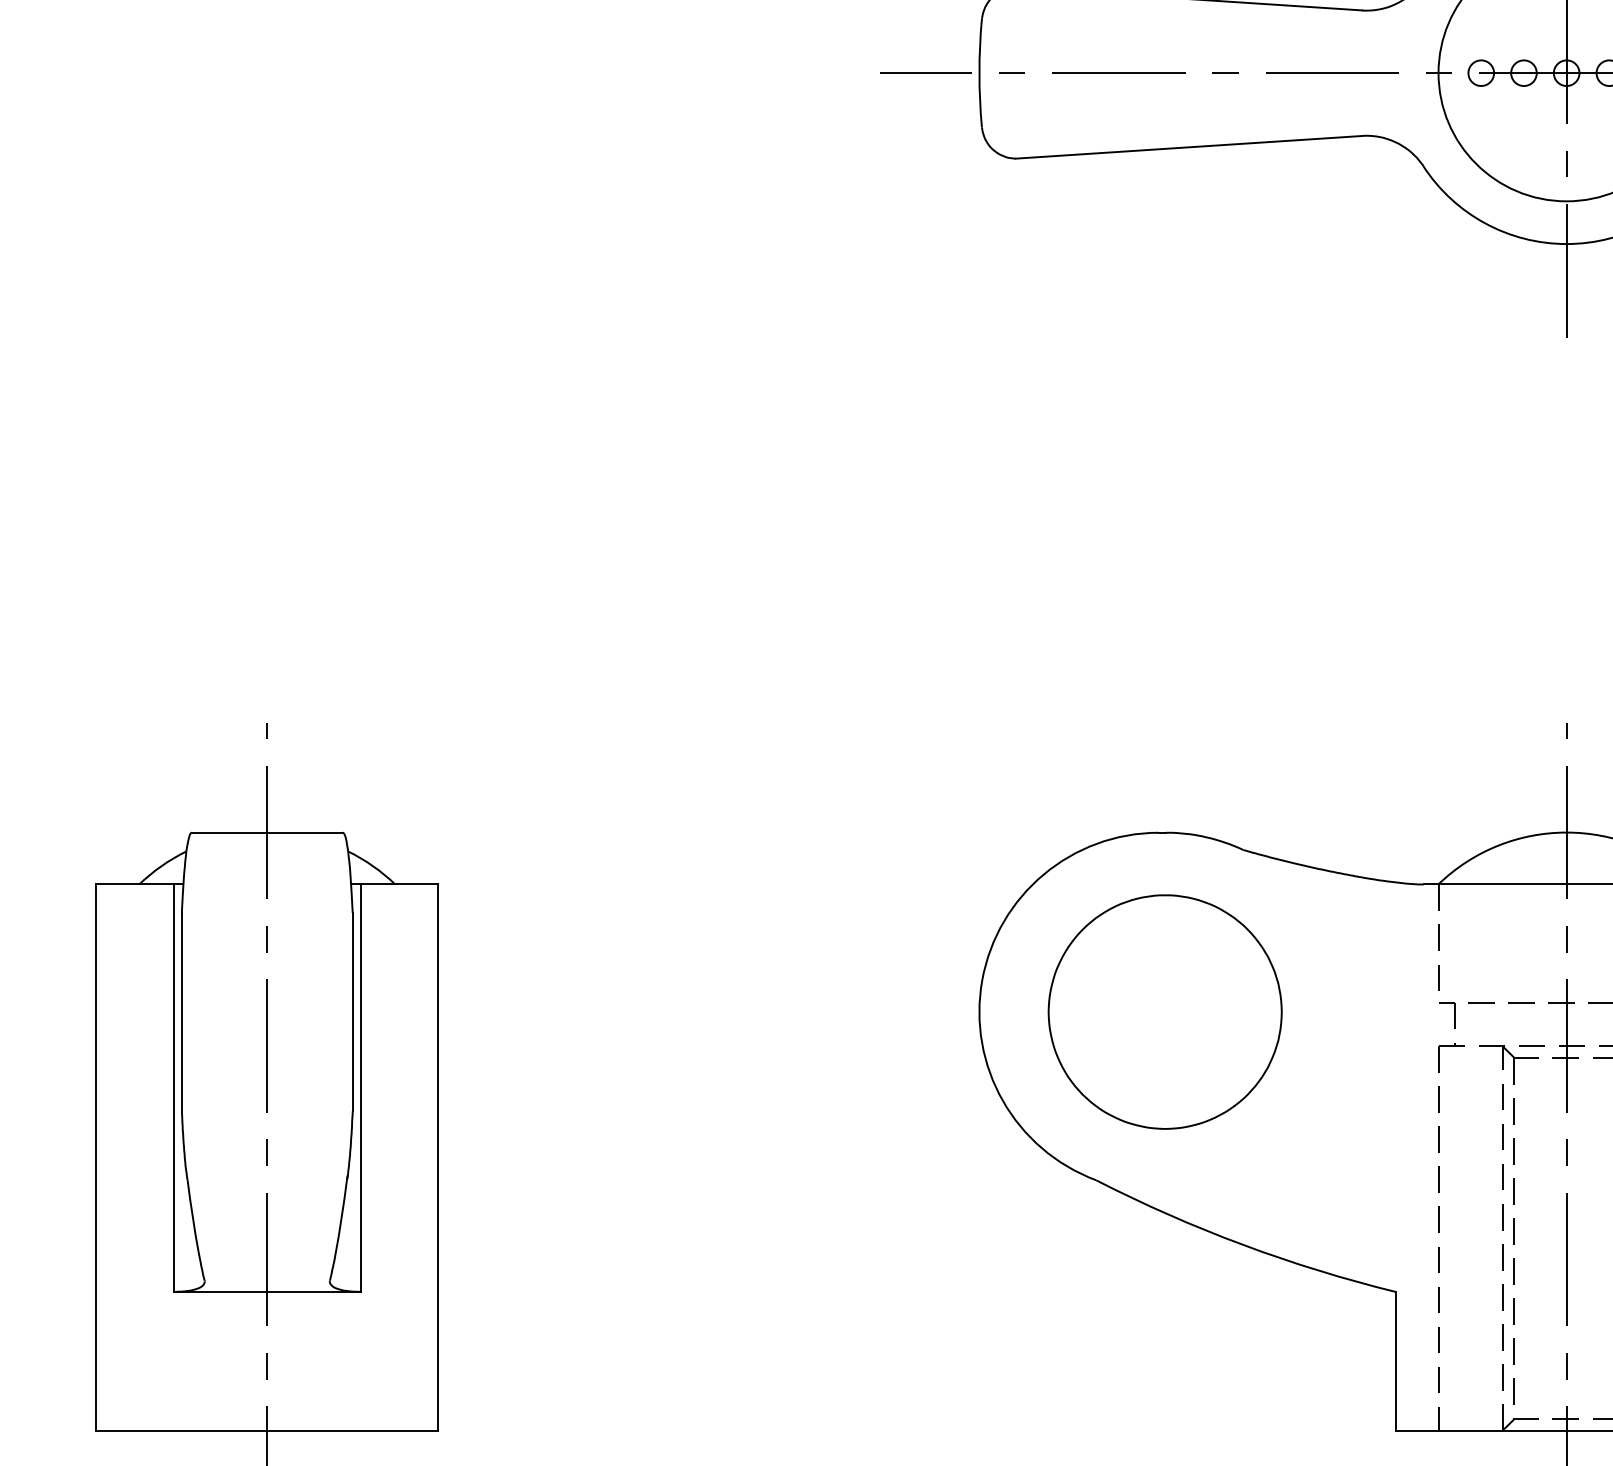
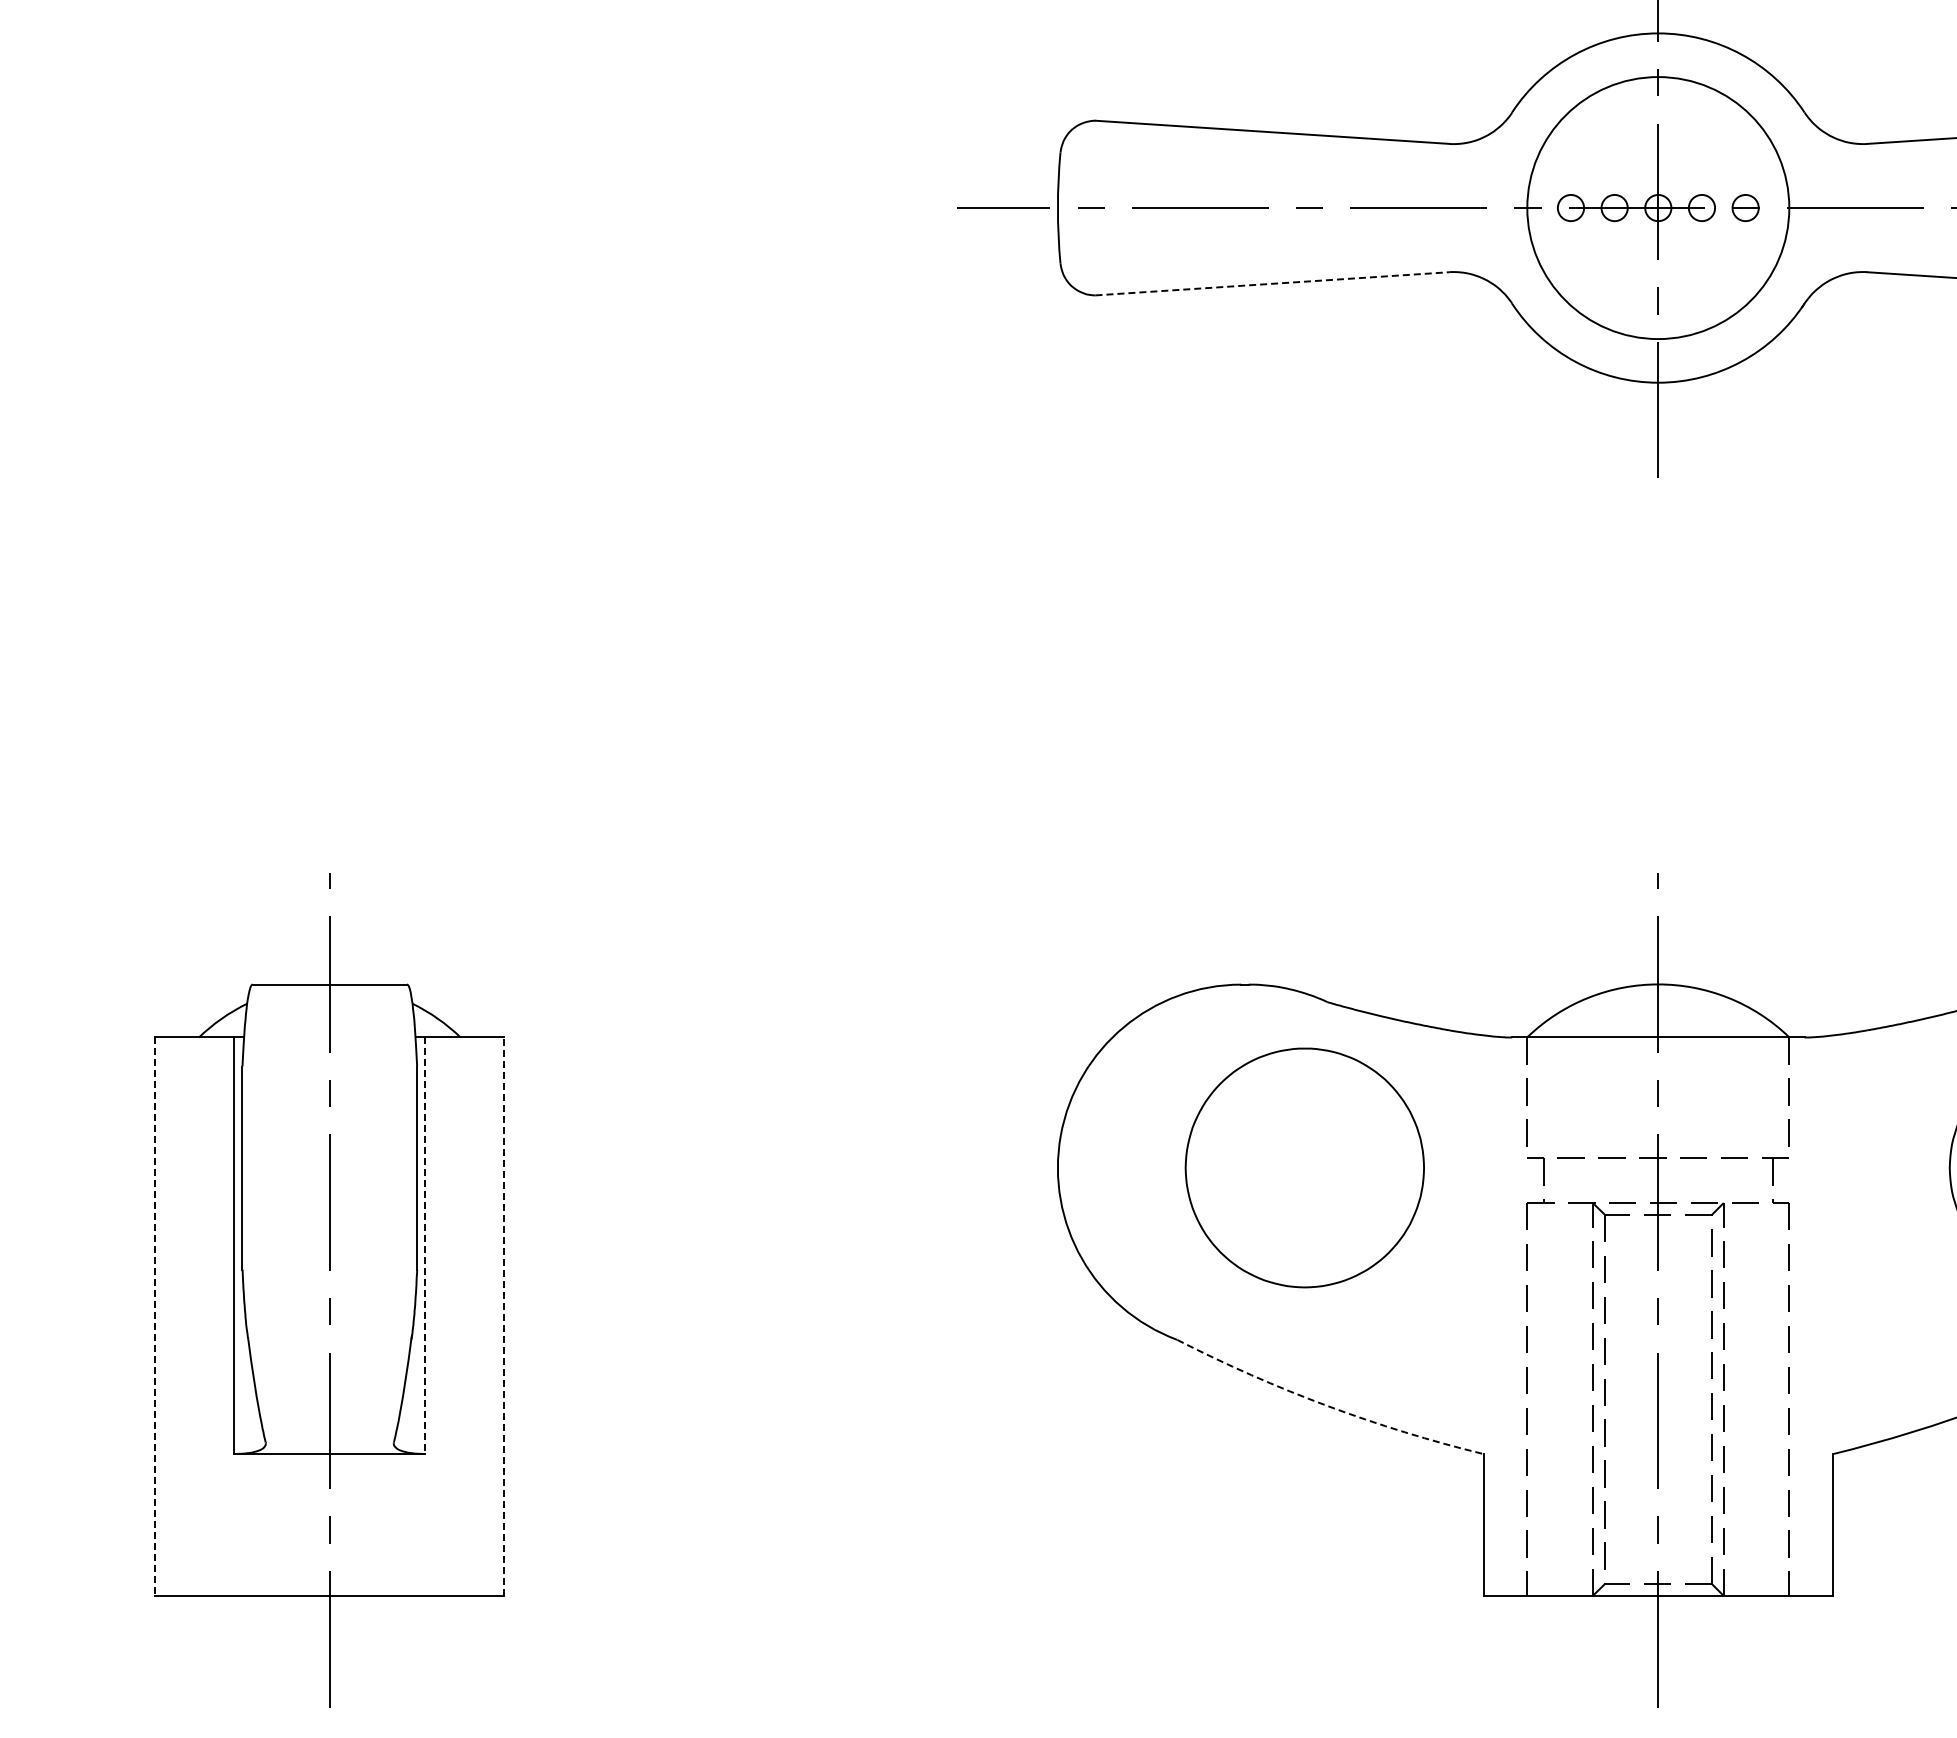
line: (1189, 146) -> (1272, 283), solid -> dashed
part: (1164, 1011) -> (1304, 1167), moved
line: (360, 1088) -> (425, 1246), solid -> dashed
line: (438, 1157) -> (504, 1316), solid -> dashed
line: (96, 1158) -> (155, 1317), solid -> dashed
arc: (1243, 1244) -> (1327, 1405), solid -> dashed

